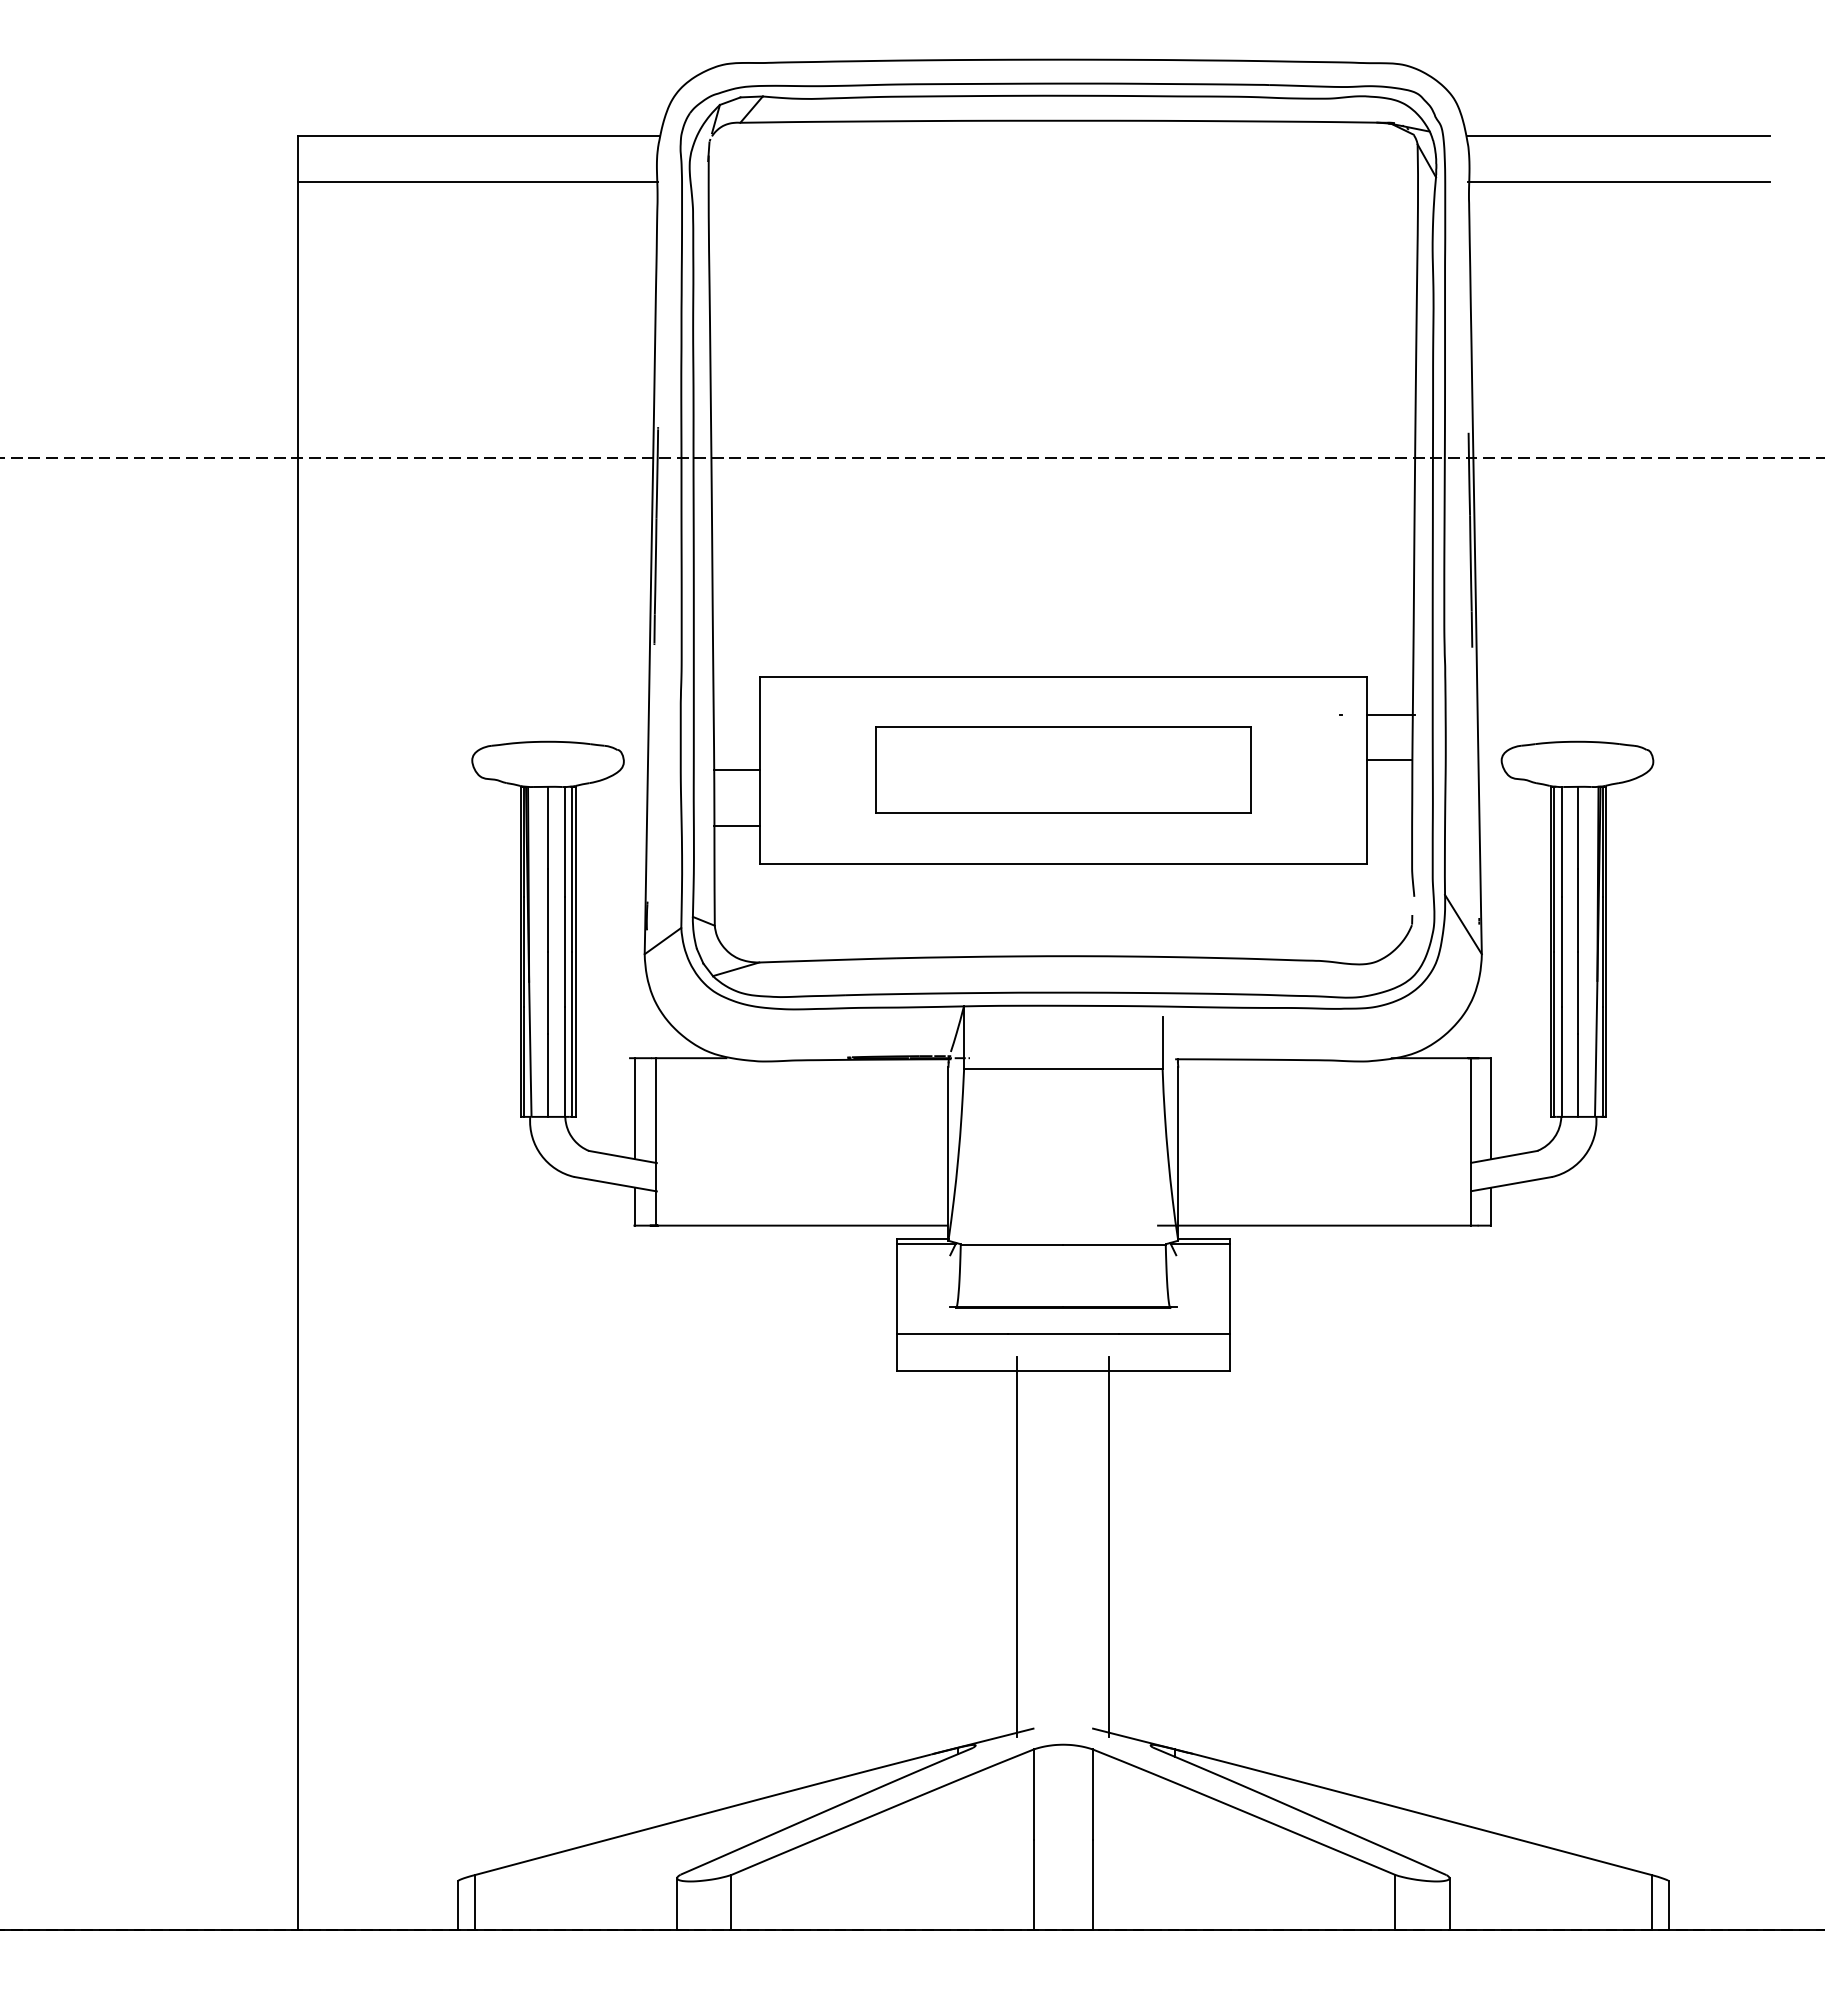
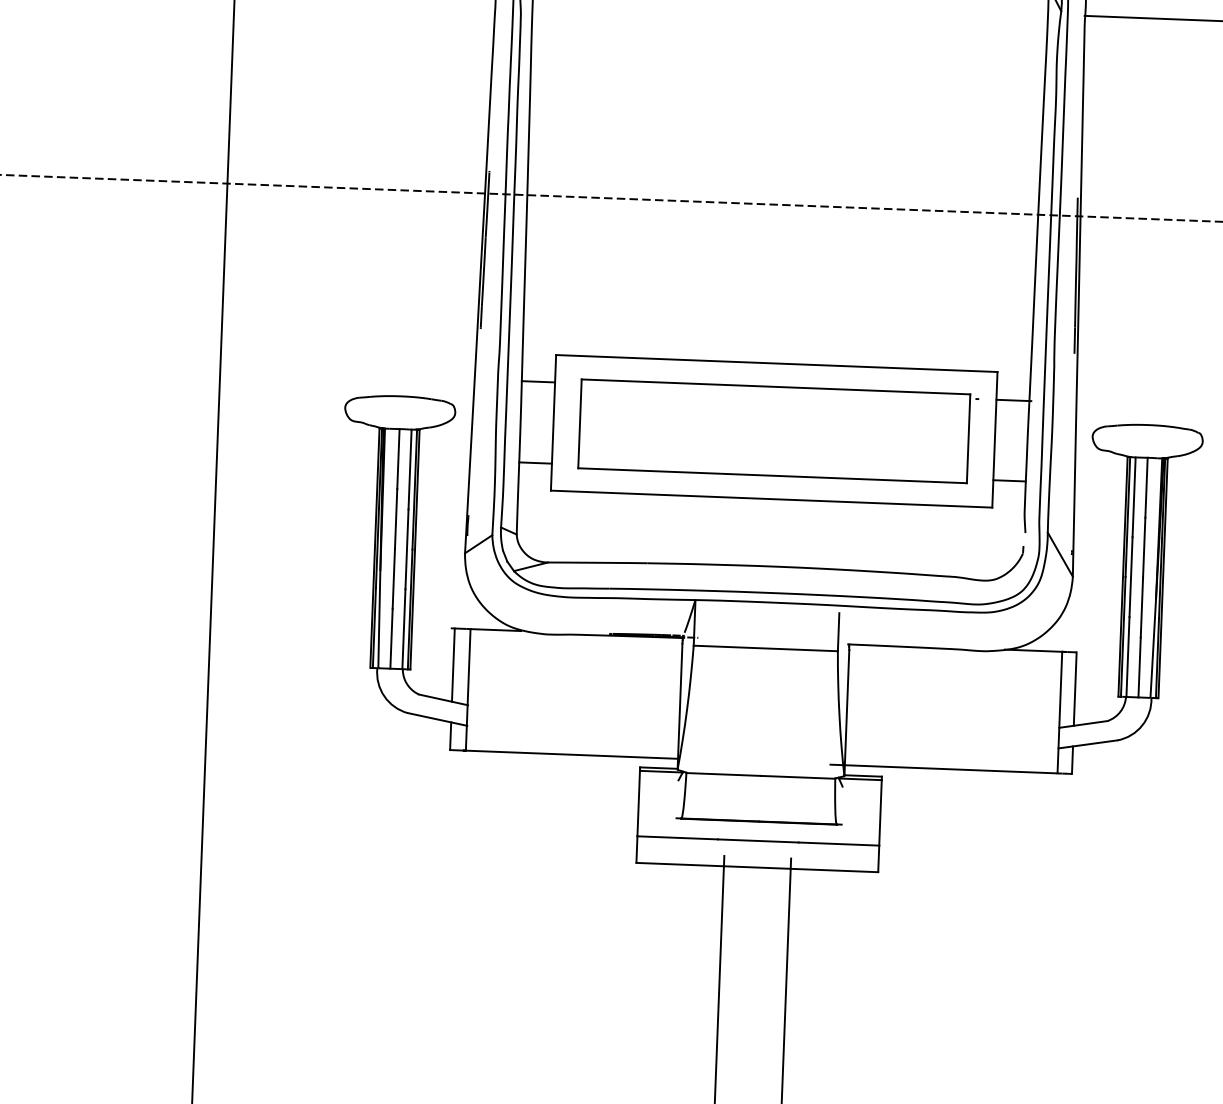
line: (1389, 759) -> (1009, 480), moved
line: (736, 769) -> (538, 381), moved
part: (1063, 769) -> (774, 430), size x1.43

